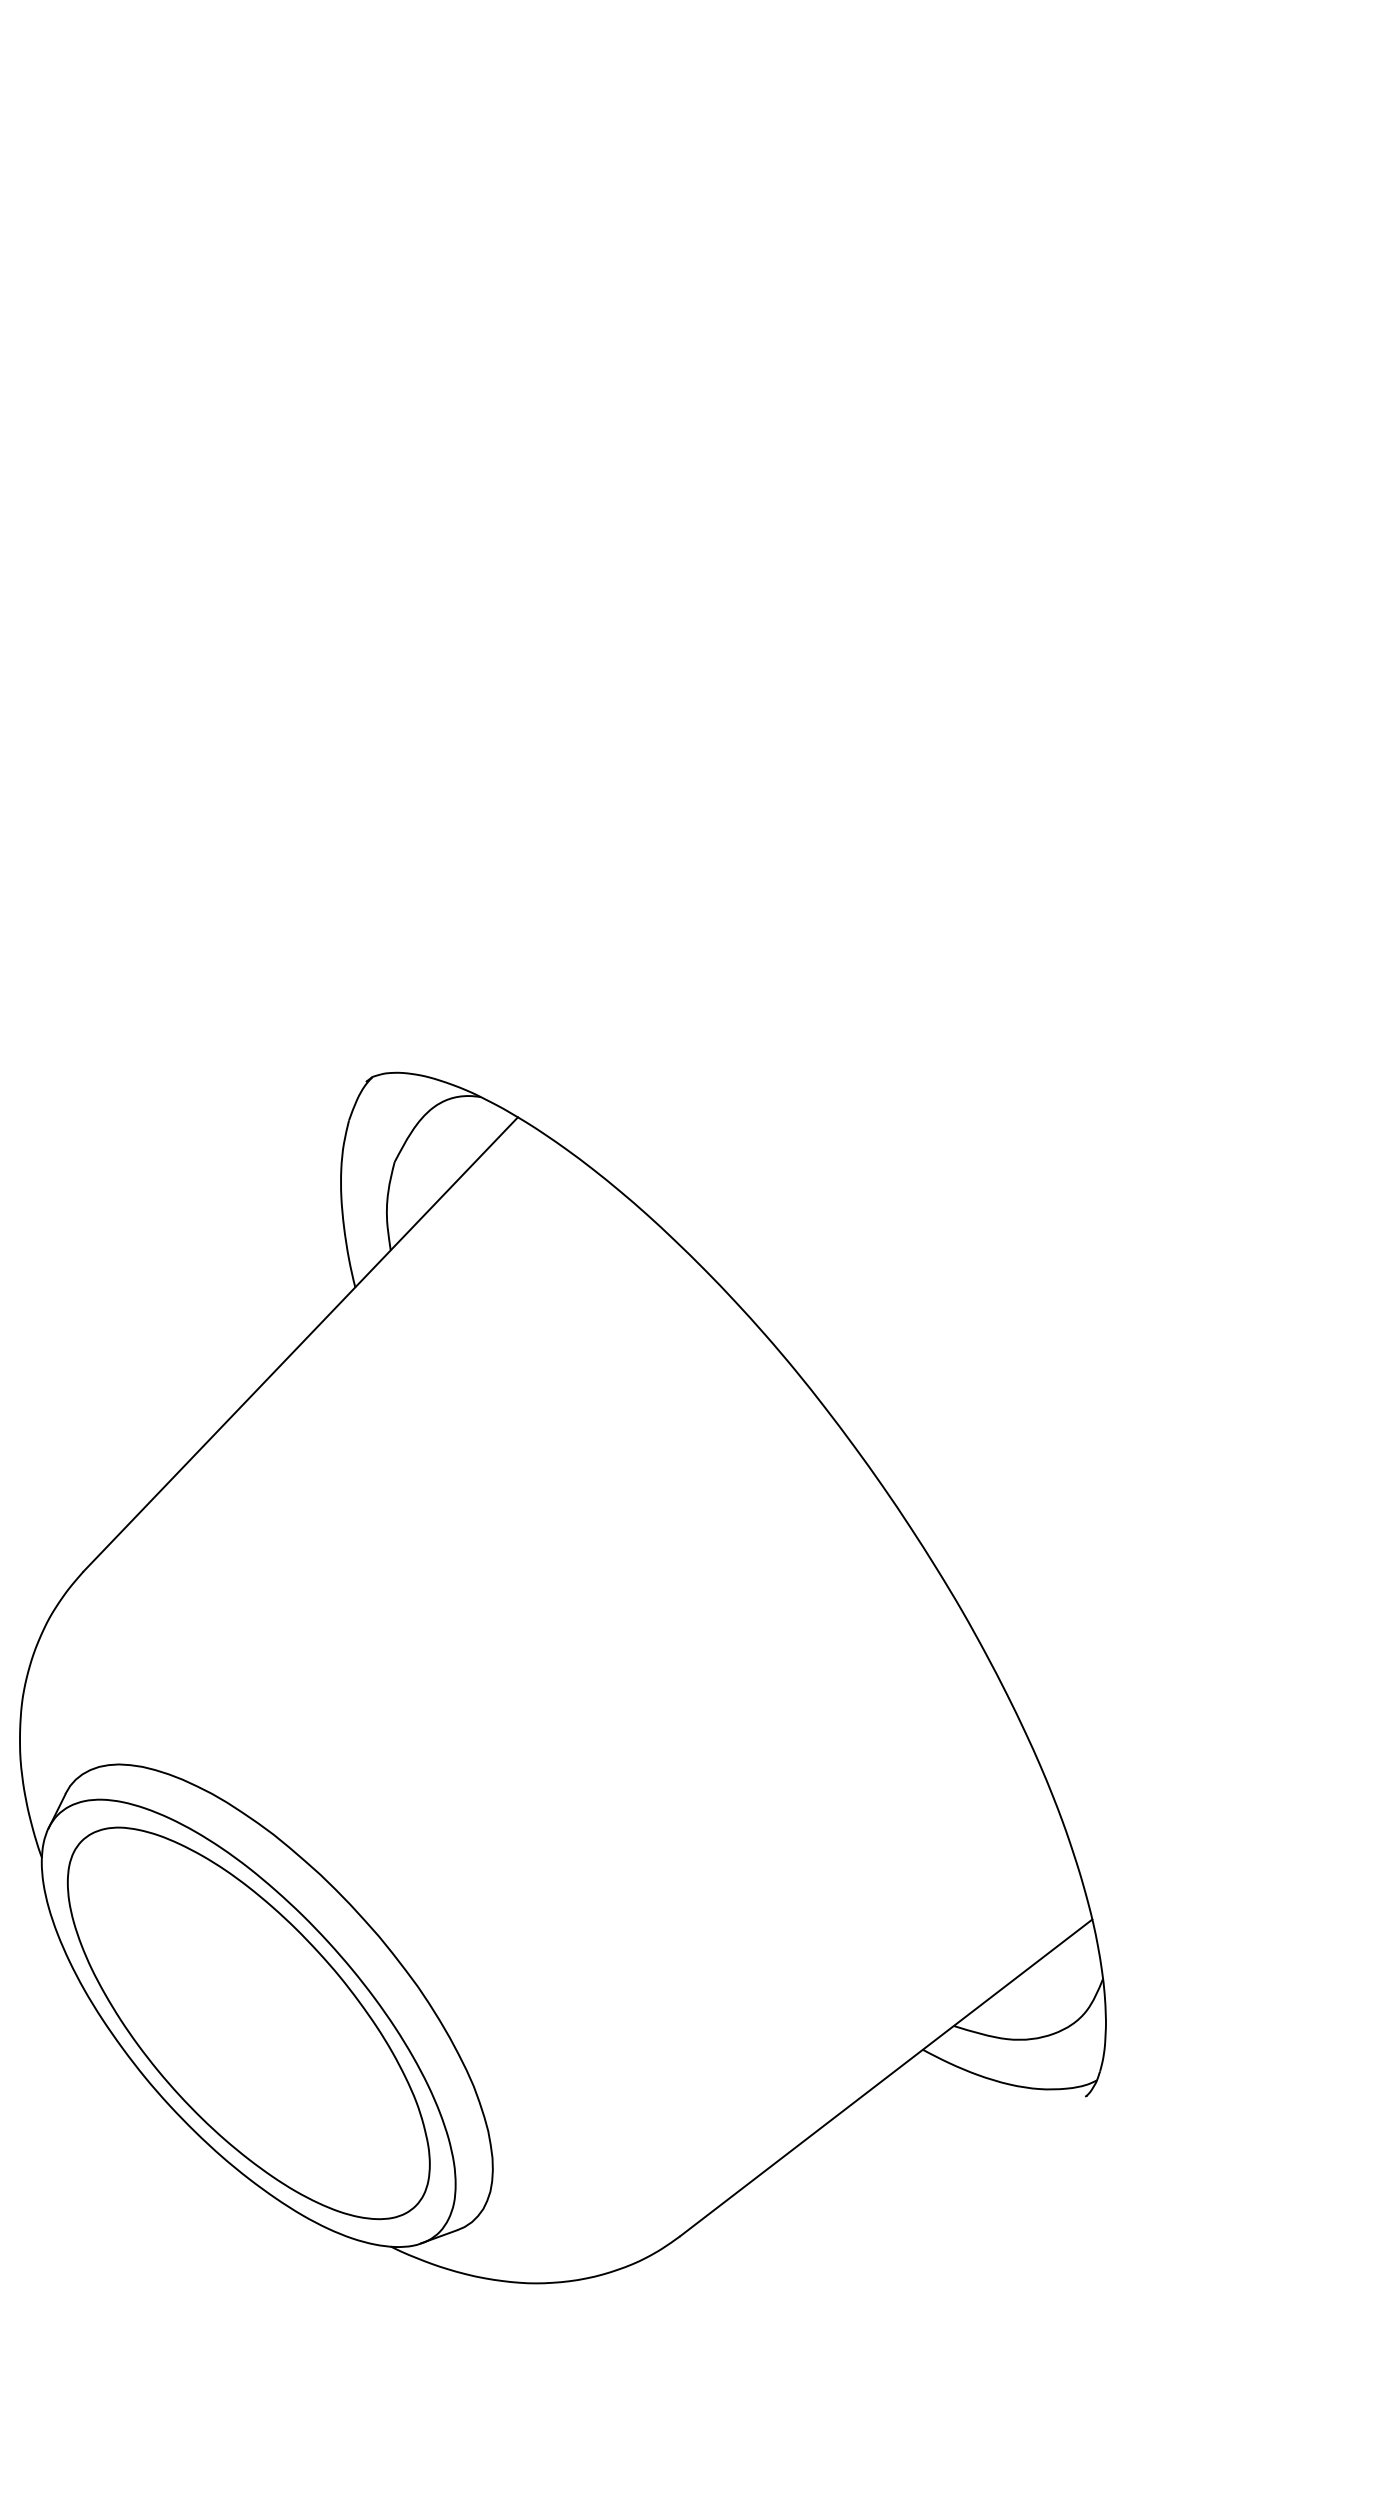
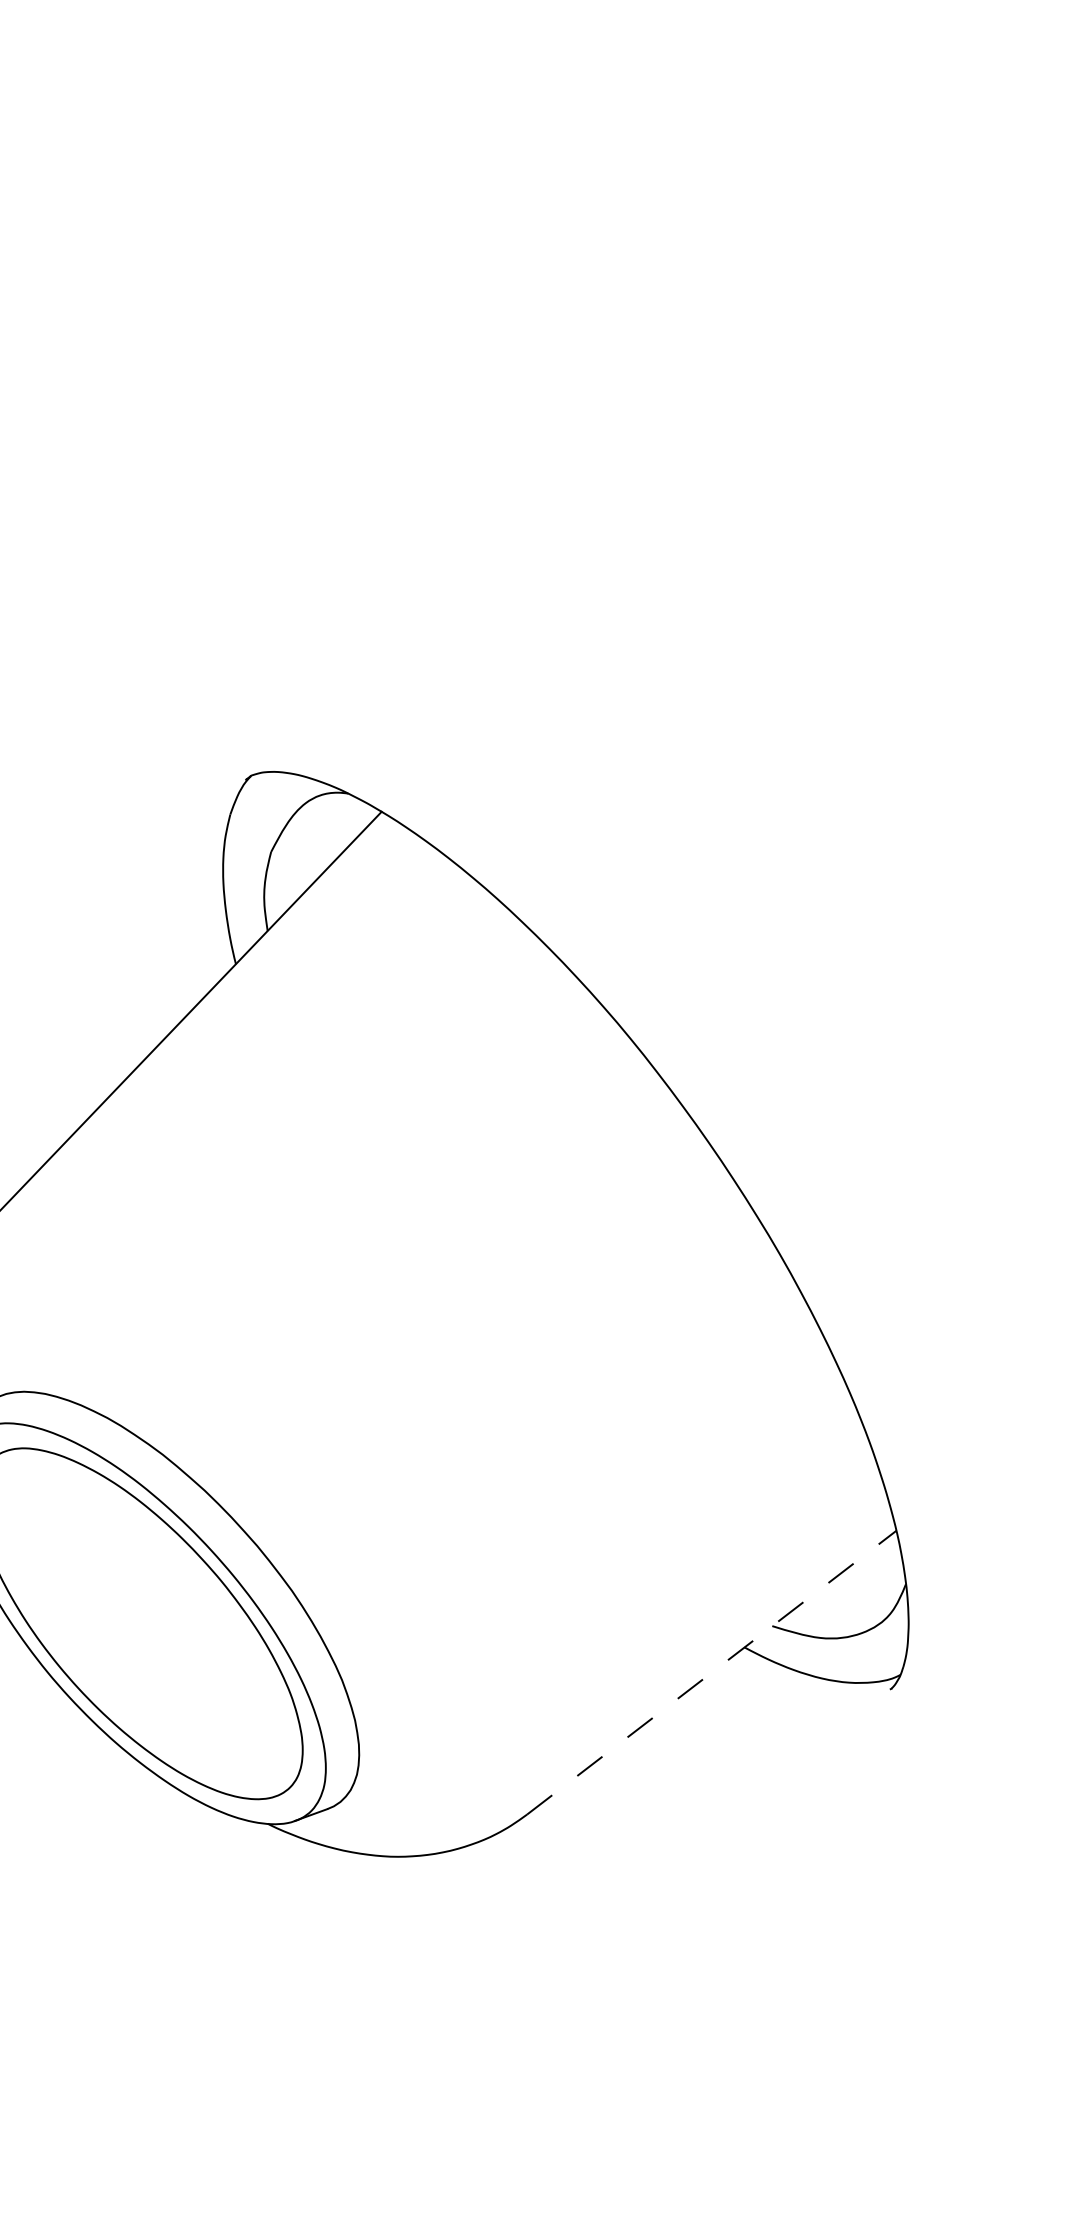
line: (886, 2077) -> (711, 1672), solid -> dashed

